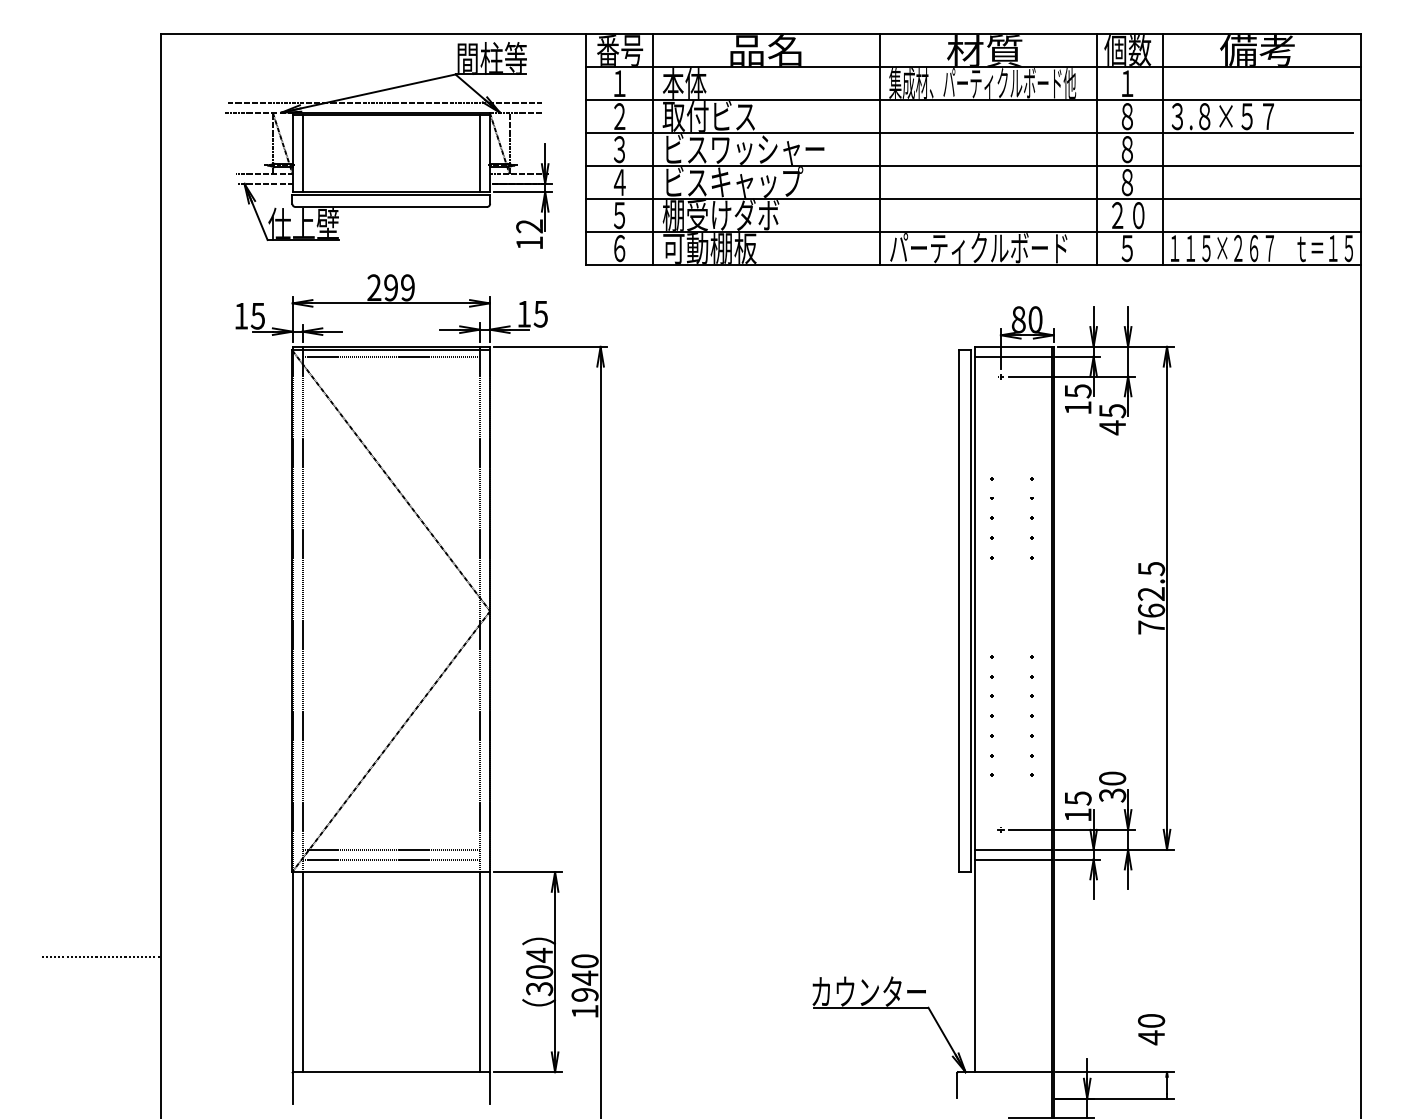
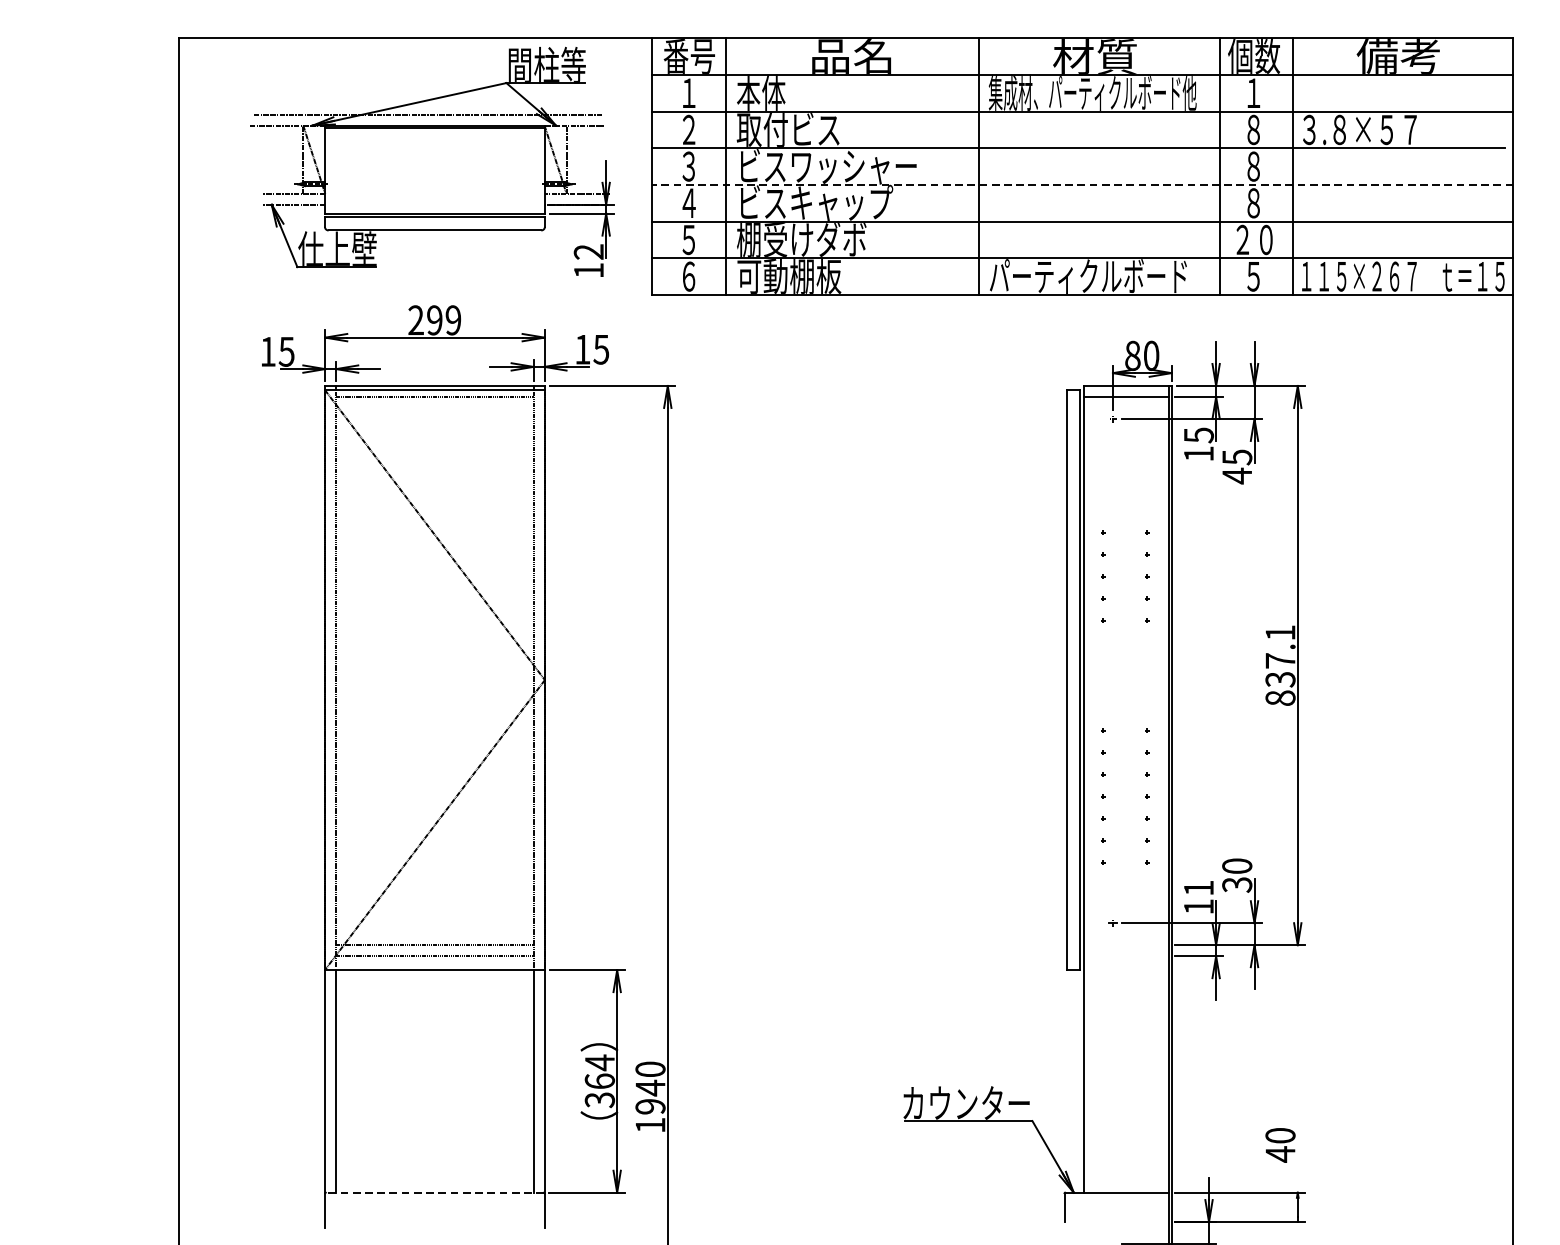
line: (302, 152) -> (336, 169), removed
line: (479, 152) -> (533, 169), removed
line: (973, 166) -> (1082, 185), solid -> dashed
text: (1151, 598) -> (1280, 665), 762.5 -> 837.1
text: (1078, 798) -> (1199, 888), 15 -> 11
line: (1012, 849) -> (1125, 945), removed
line: (1012, 859) -> (1125, 956), removed
line: (101, 957) -> (112, 1065), removed
text: (539, 971) -> (599, 1080), 304 -> 364
line: (390, 1072) -> (434, 1193), solid -> dashed

